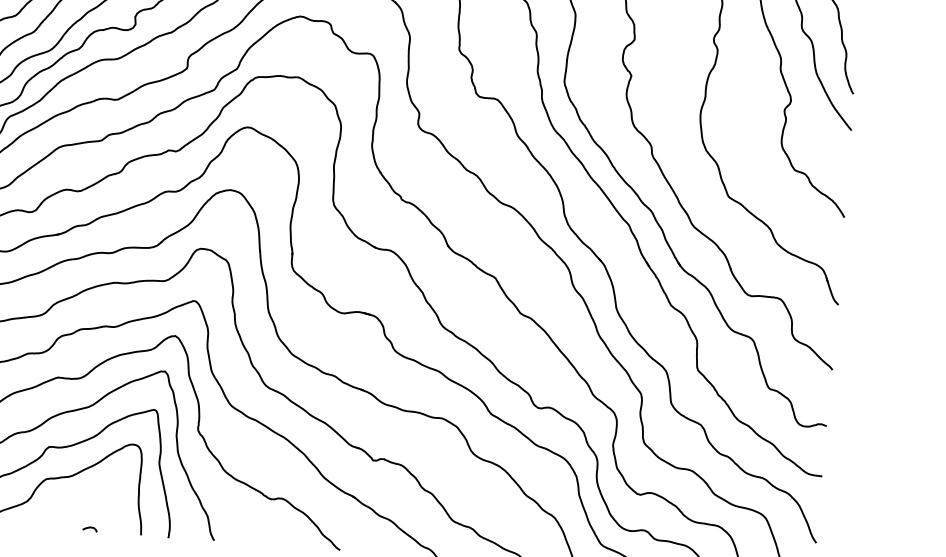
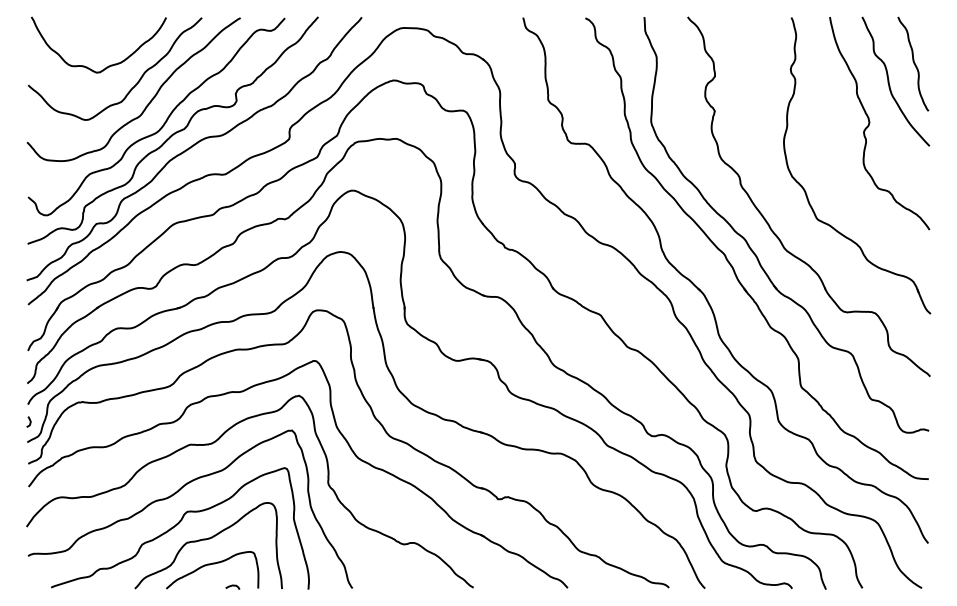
curve: (68, 504) -> (210, 565), added

